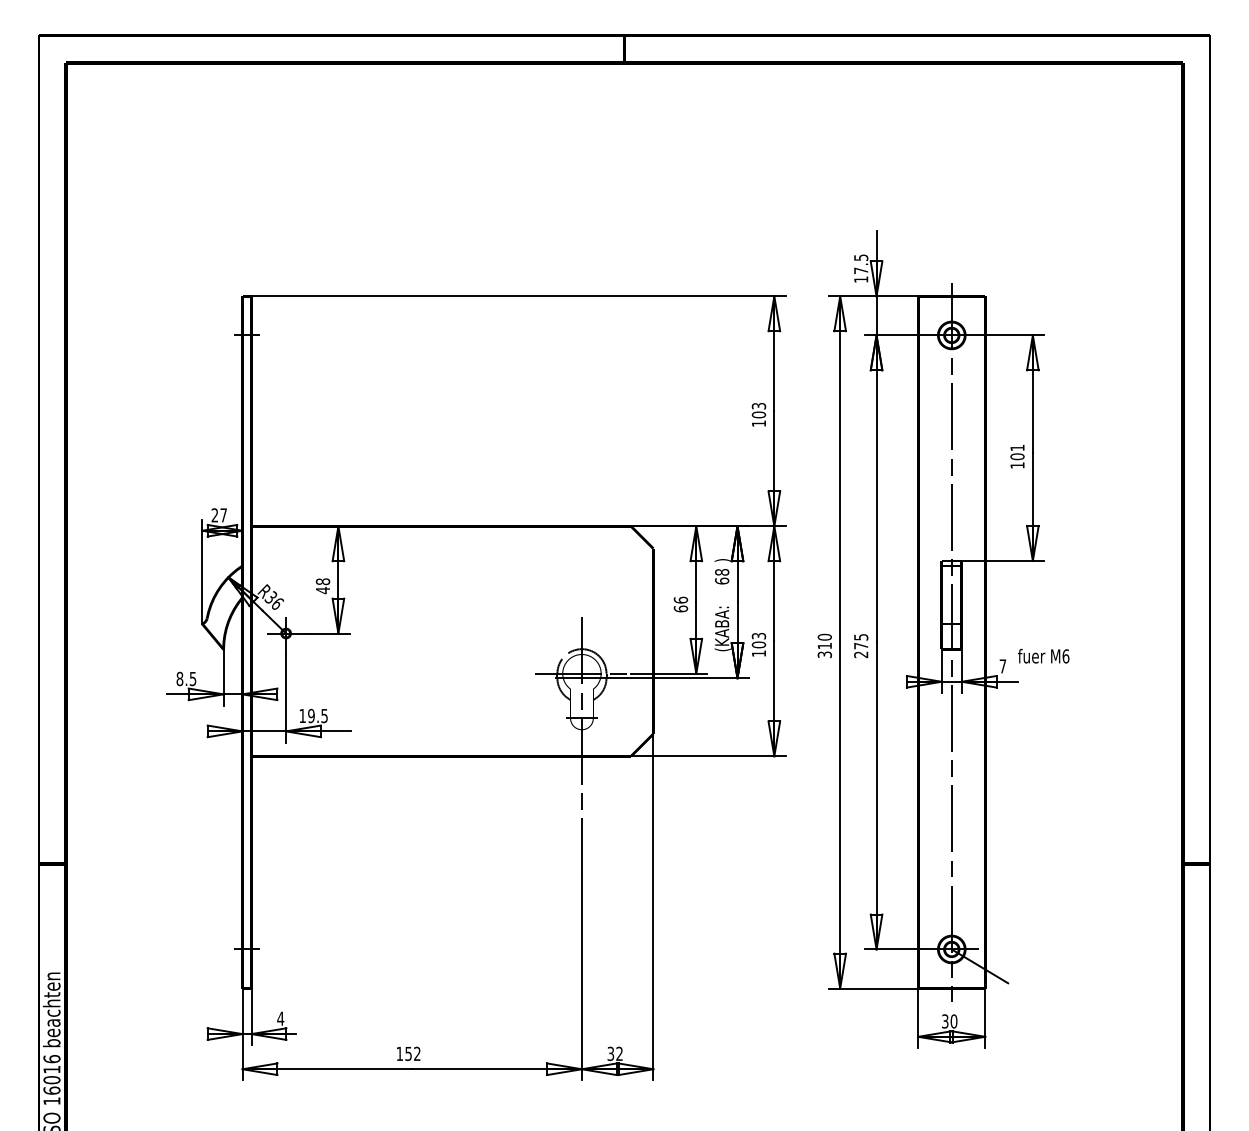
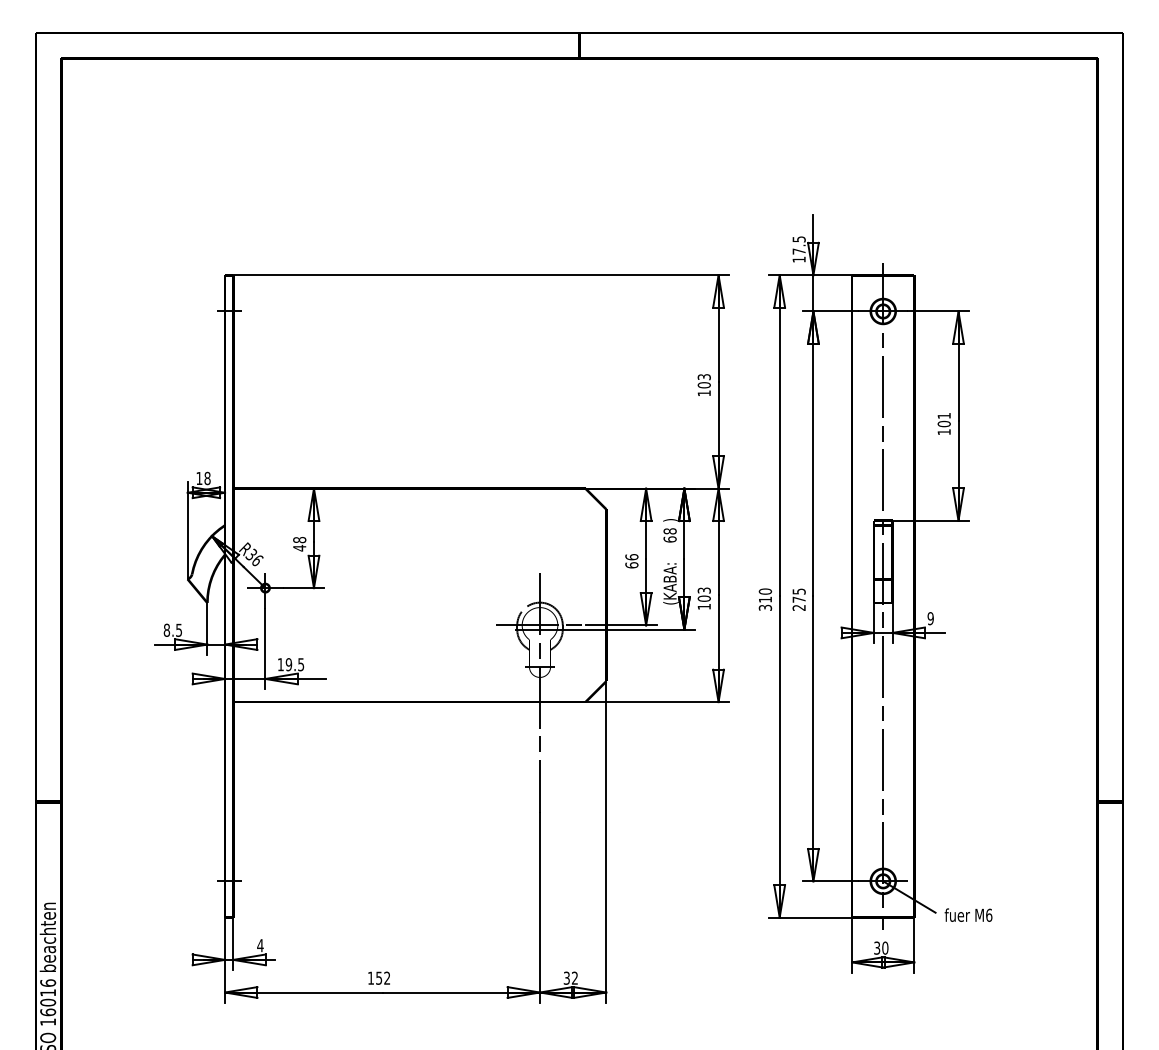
text: (219, 515) -> (203, 478), 27 -> 18
text: (1043, 655) -> (968, 914), moved
text: (1002, 666) -> (930, 618), 7 -> 9

